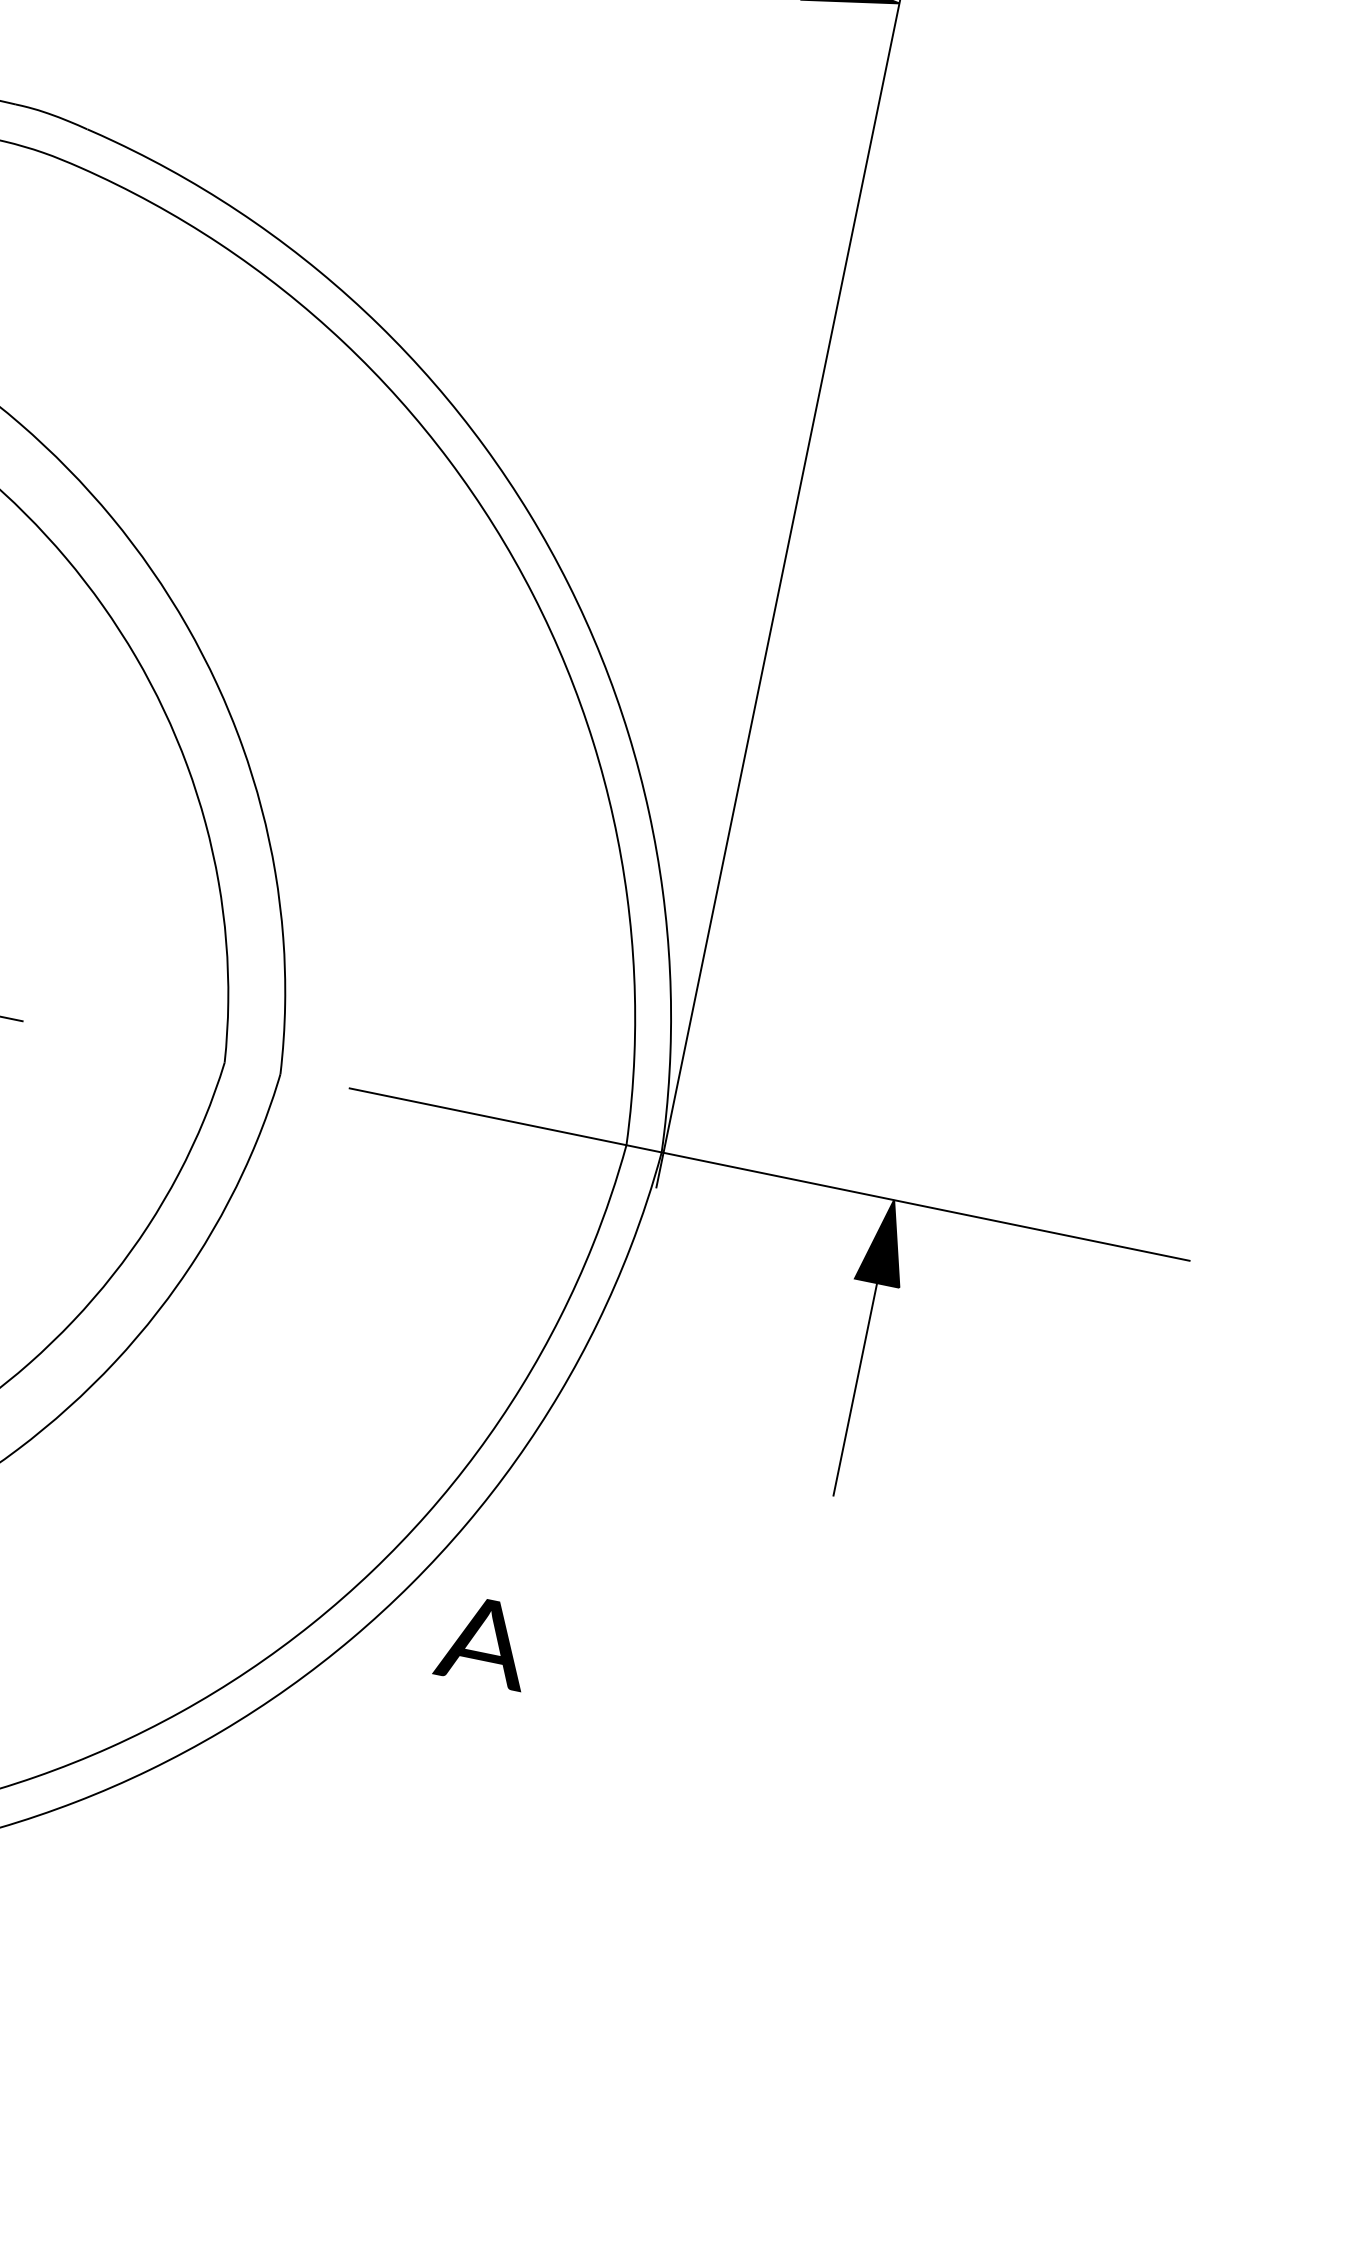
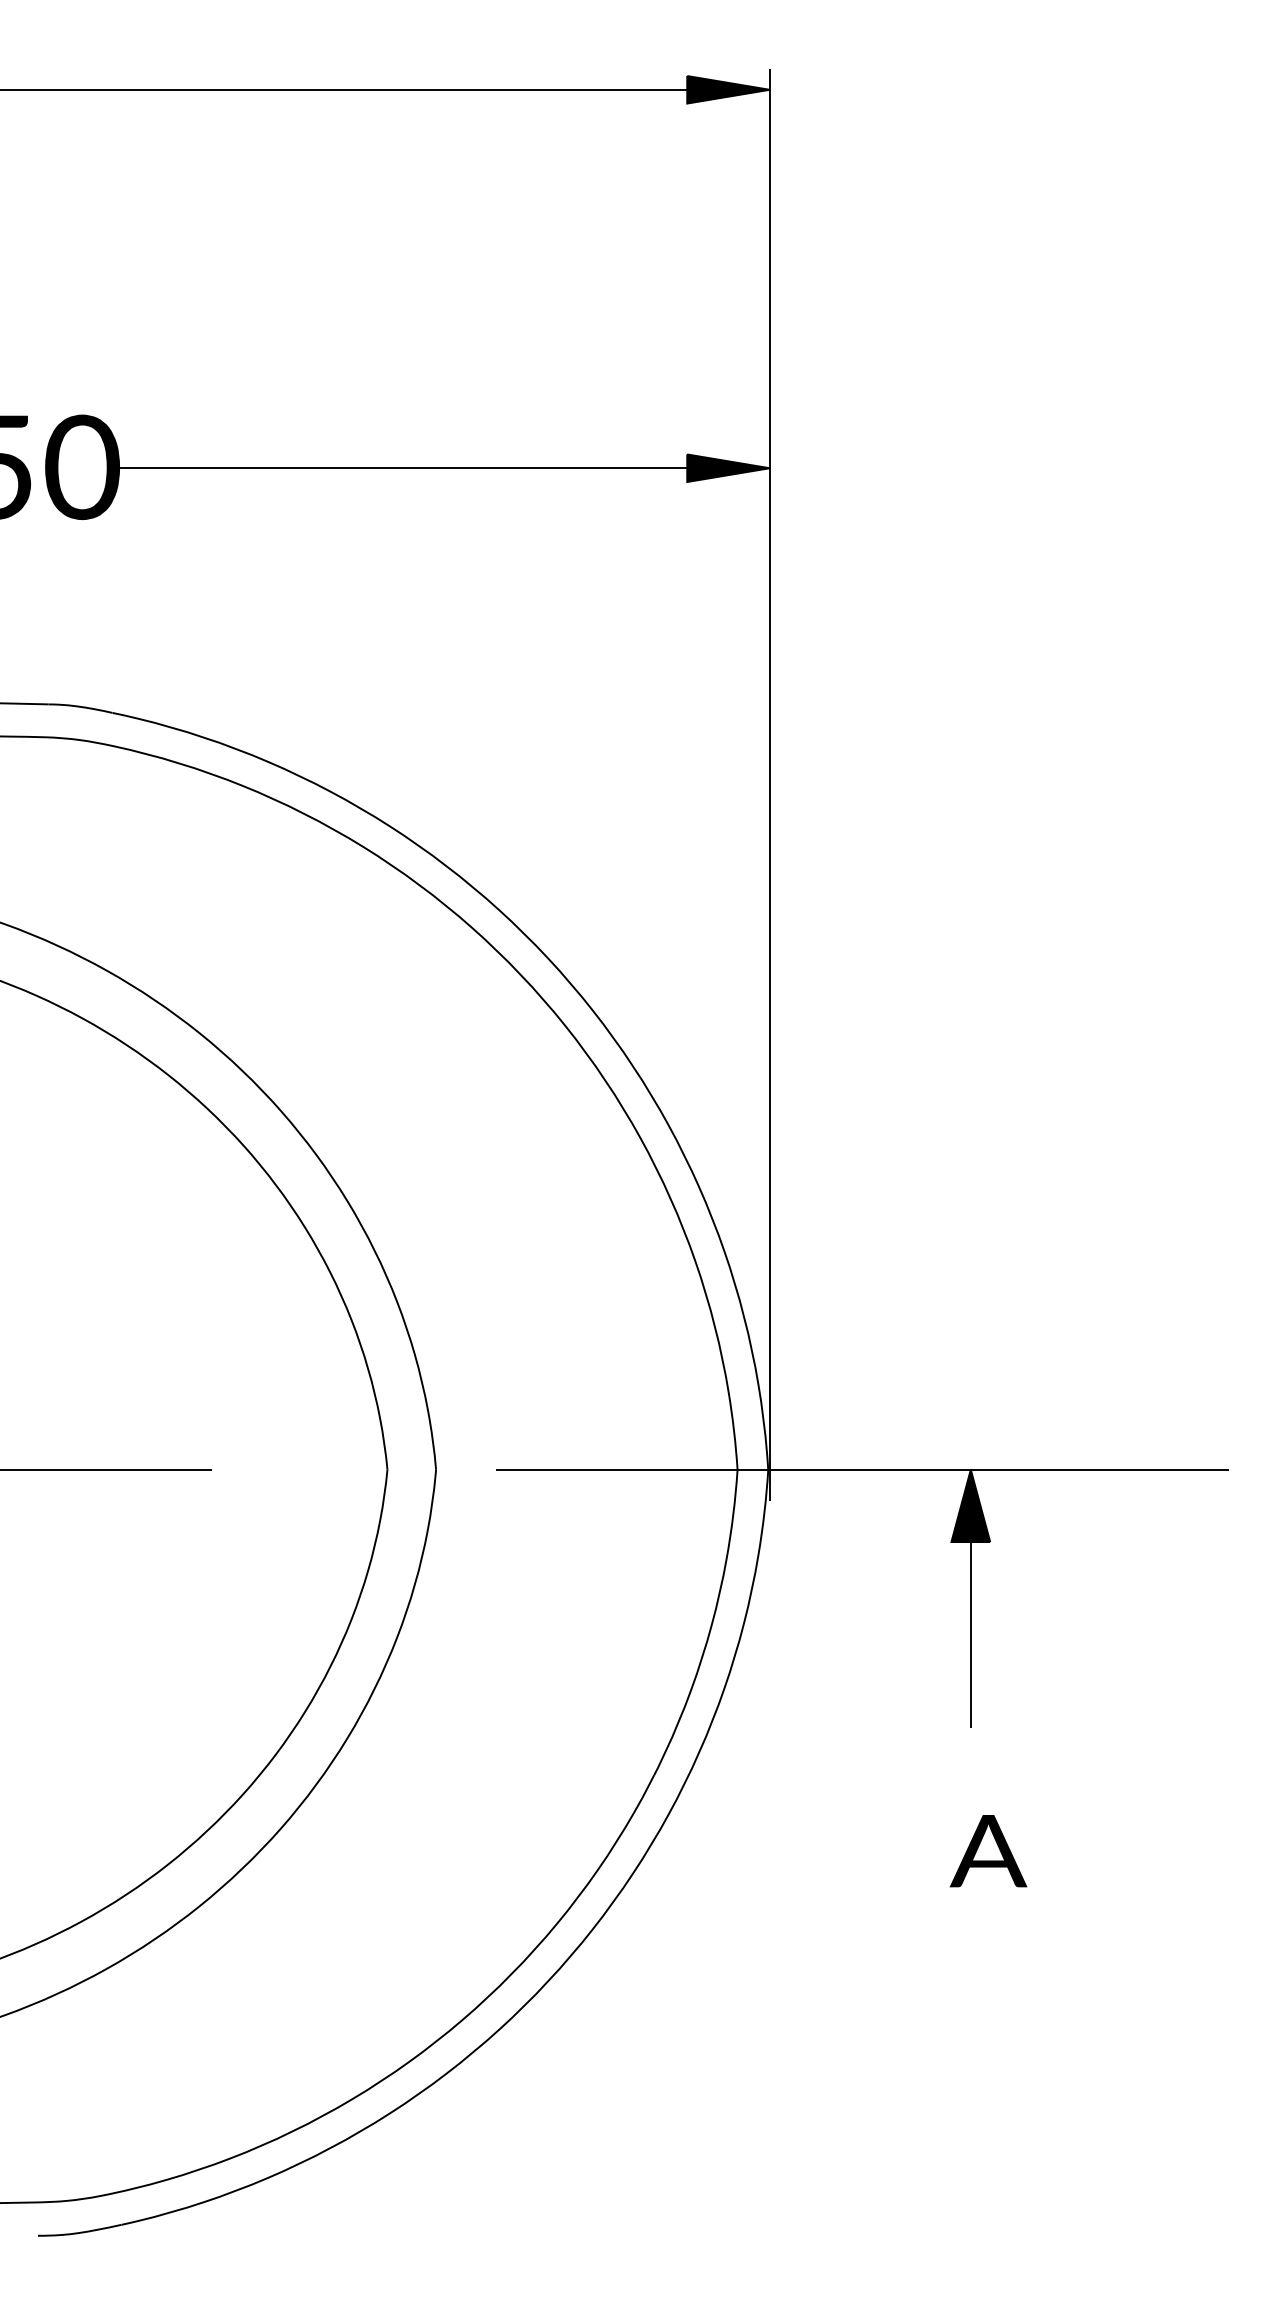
text: (484, 1642) -> (988, 1851), moved

